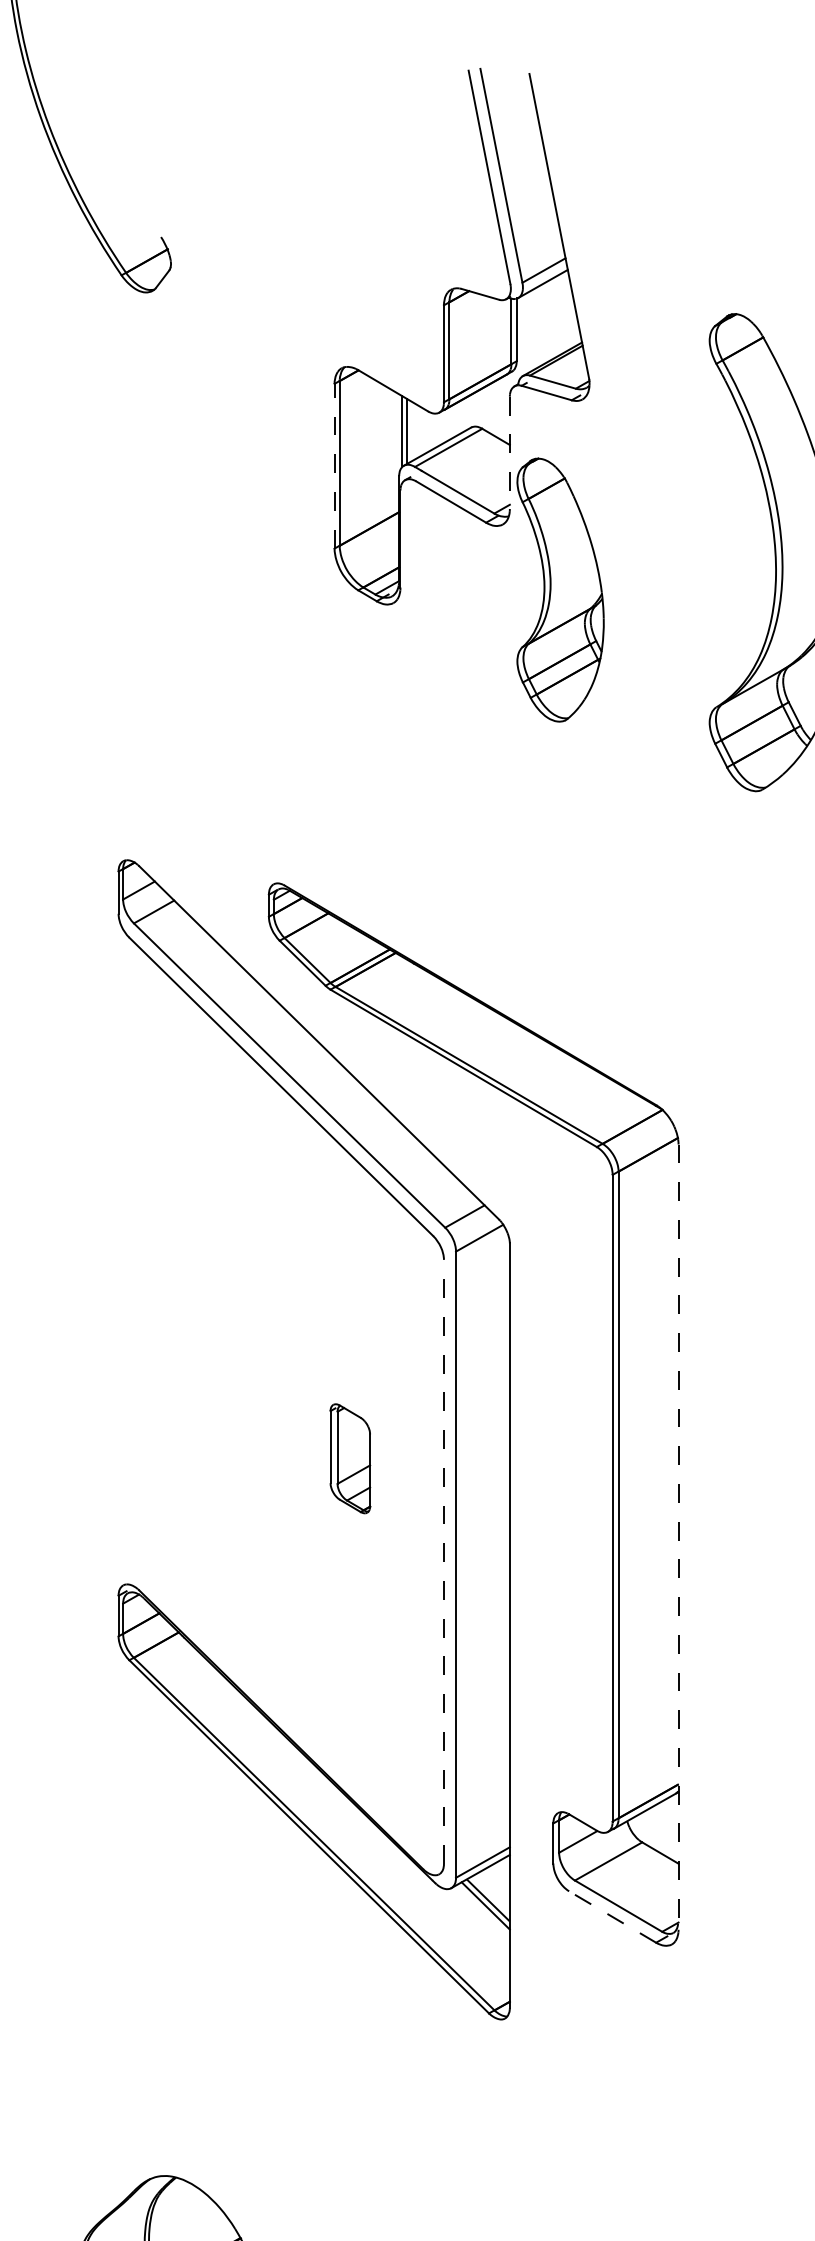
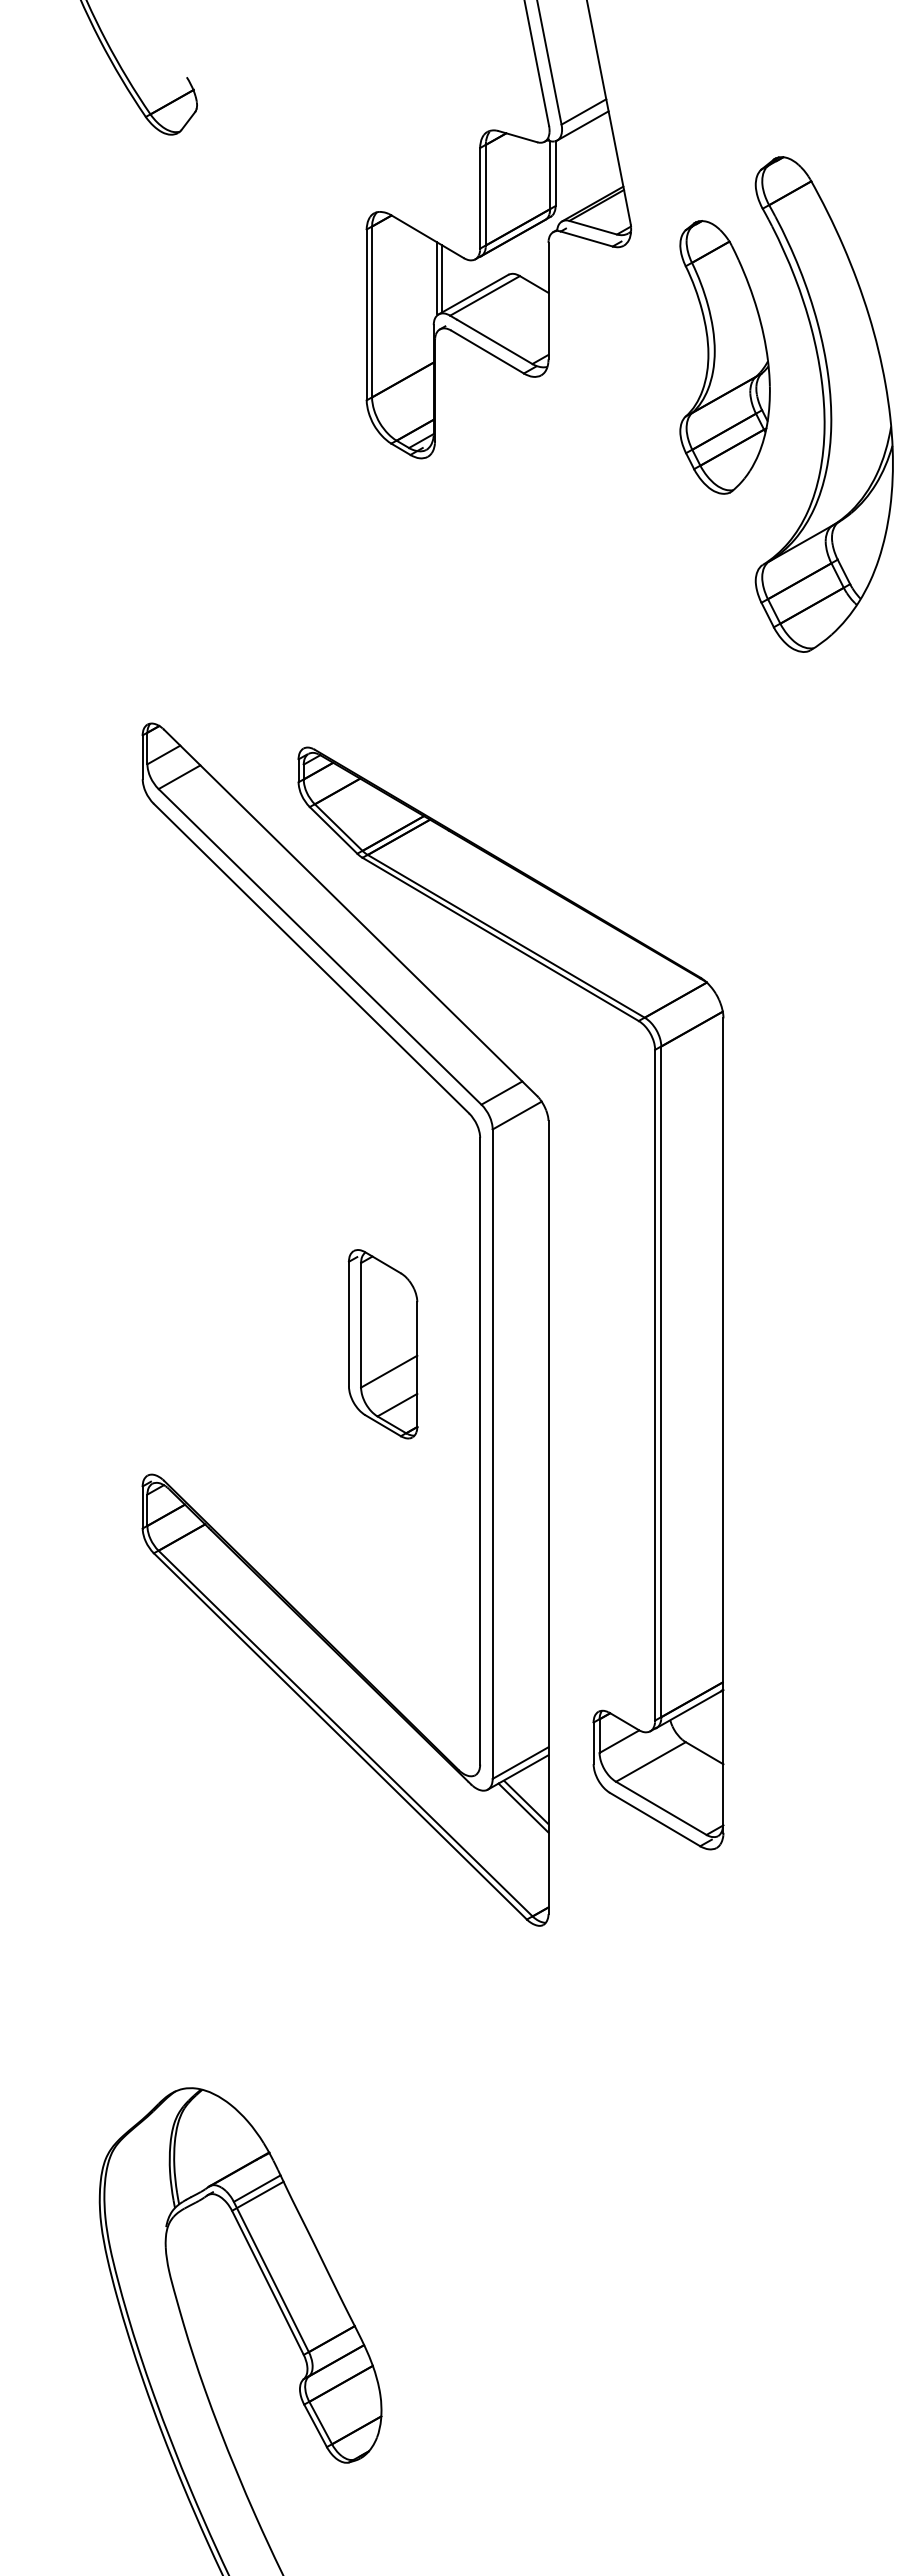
line: (509, 453) -> (548, 301), dashed -> solid
line: (334, 465) -> (366, 314), dashed -> solid
part: (559, 590) -> (724, 357), moved
part: (349, 1458) -> (382, 1344), size x1.67
line: (678, 1538) -> (723, 1426), dashed -> solid
line: (444, 1561) -> (480, 1450), dashed -> solid
line: (612, 1916) -> (654, 1819), dashed -> solid

